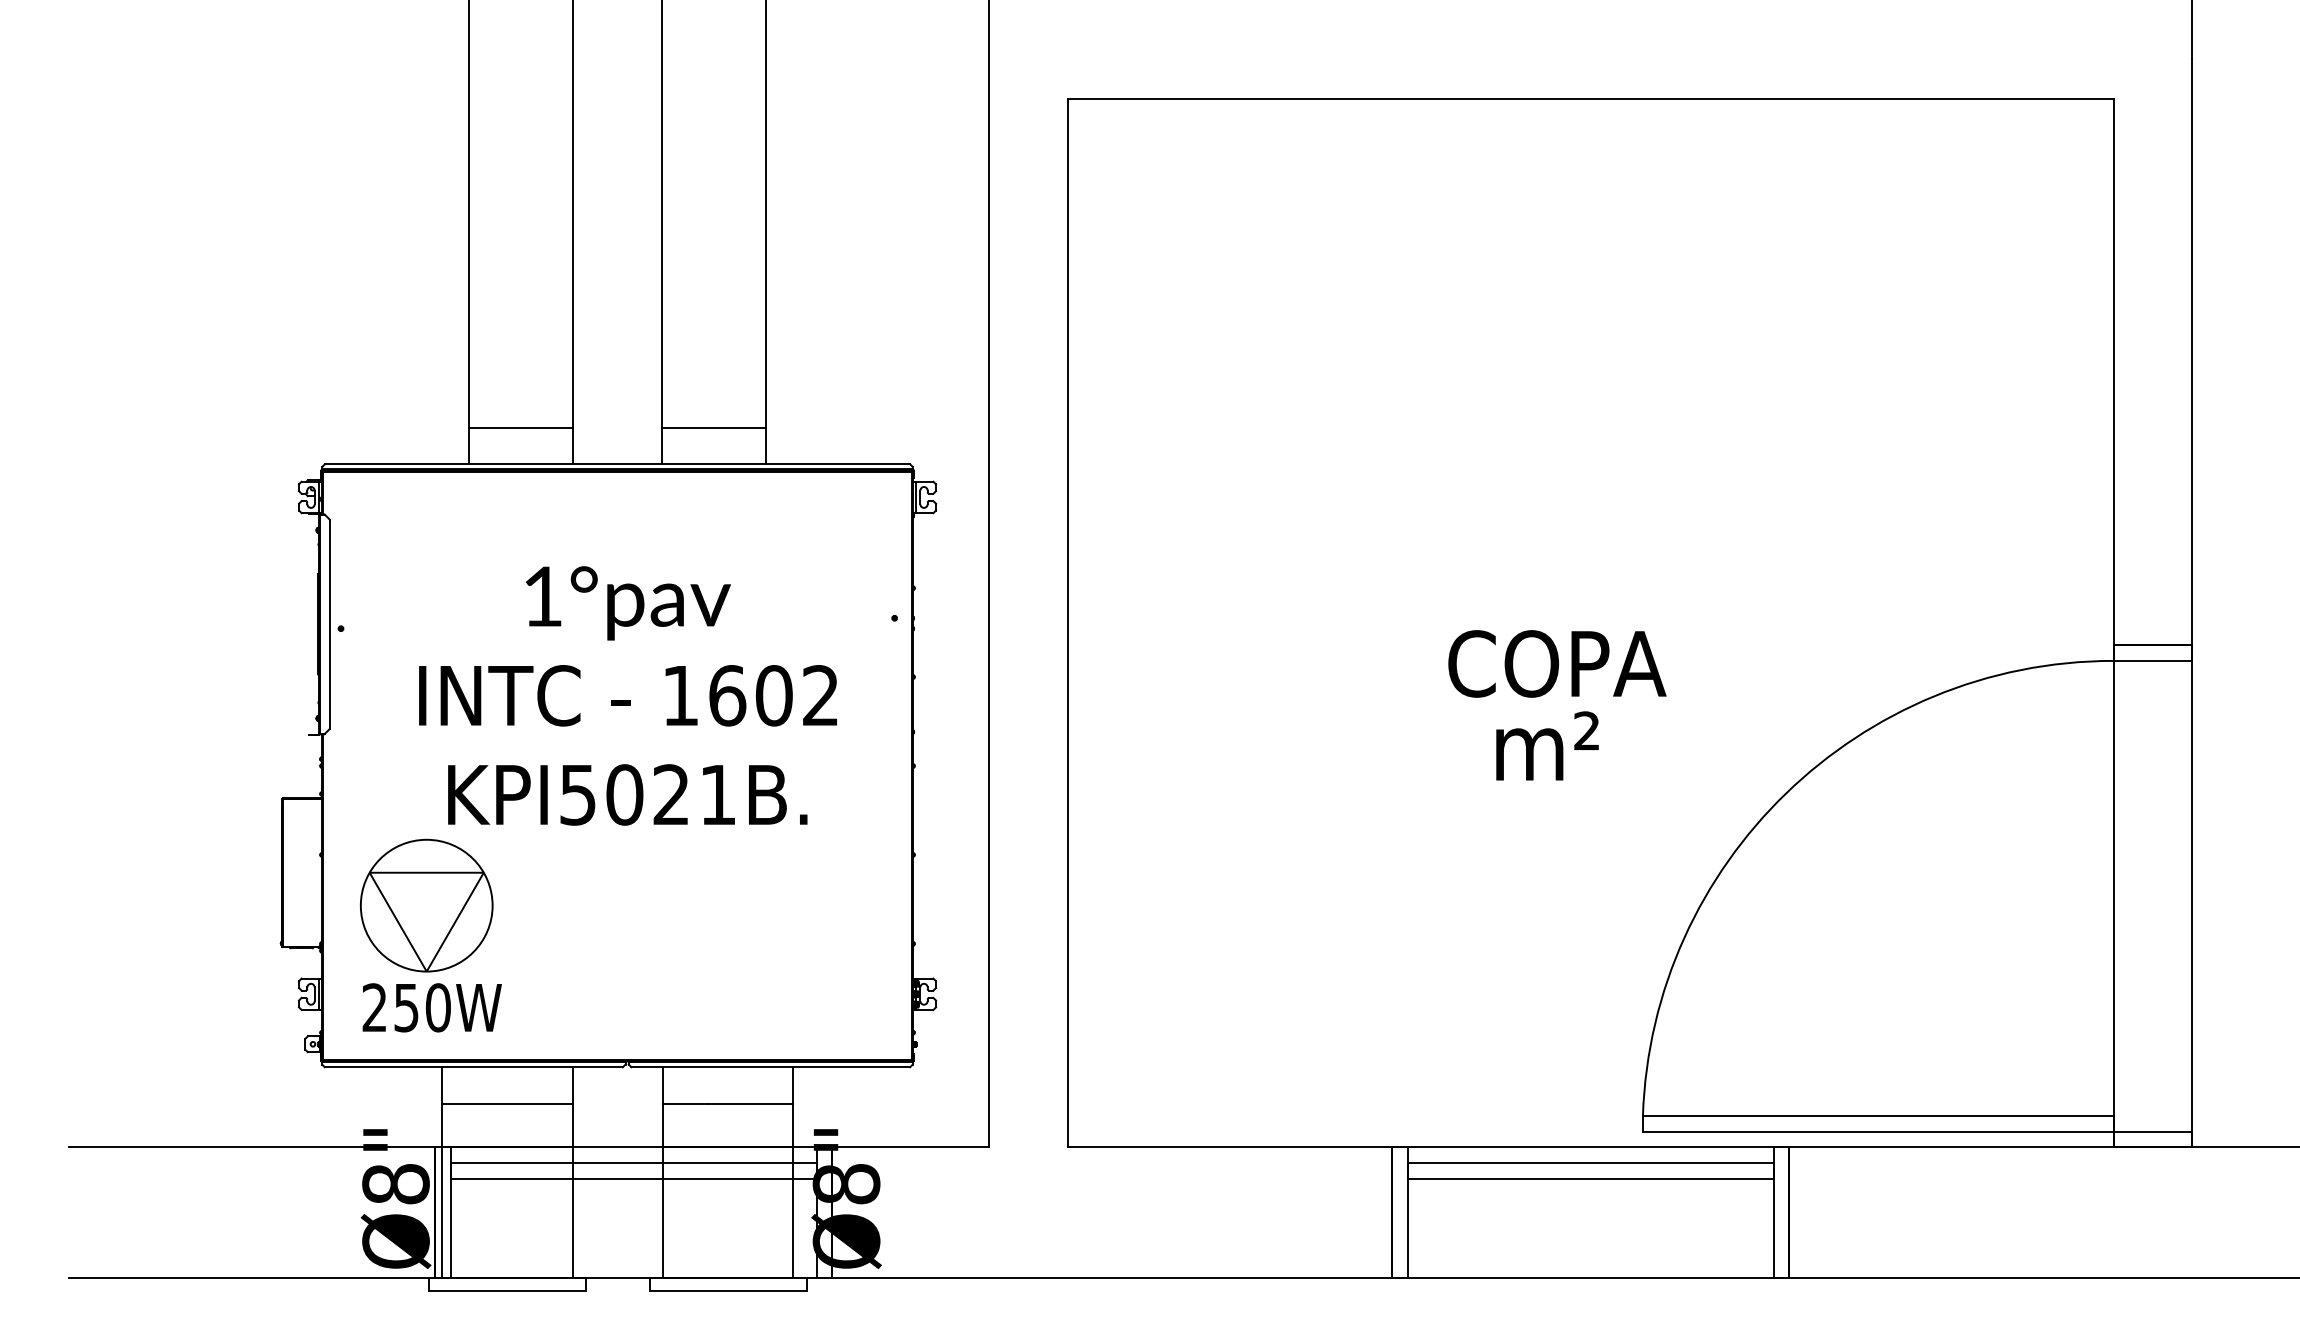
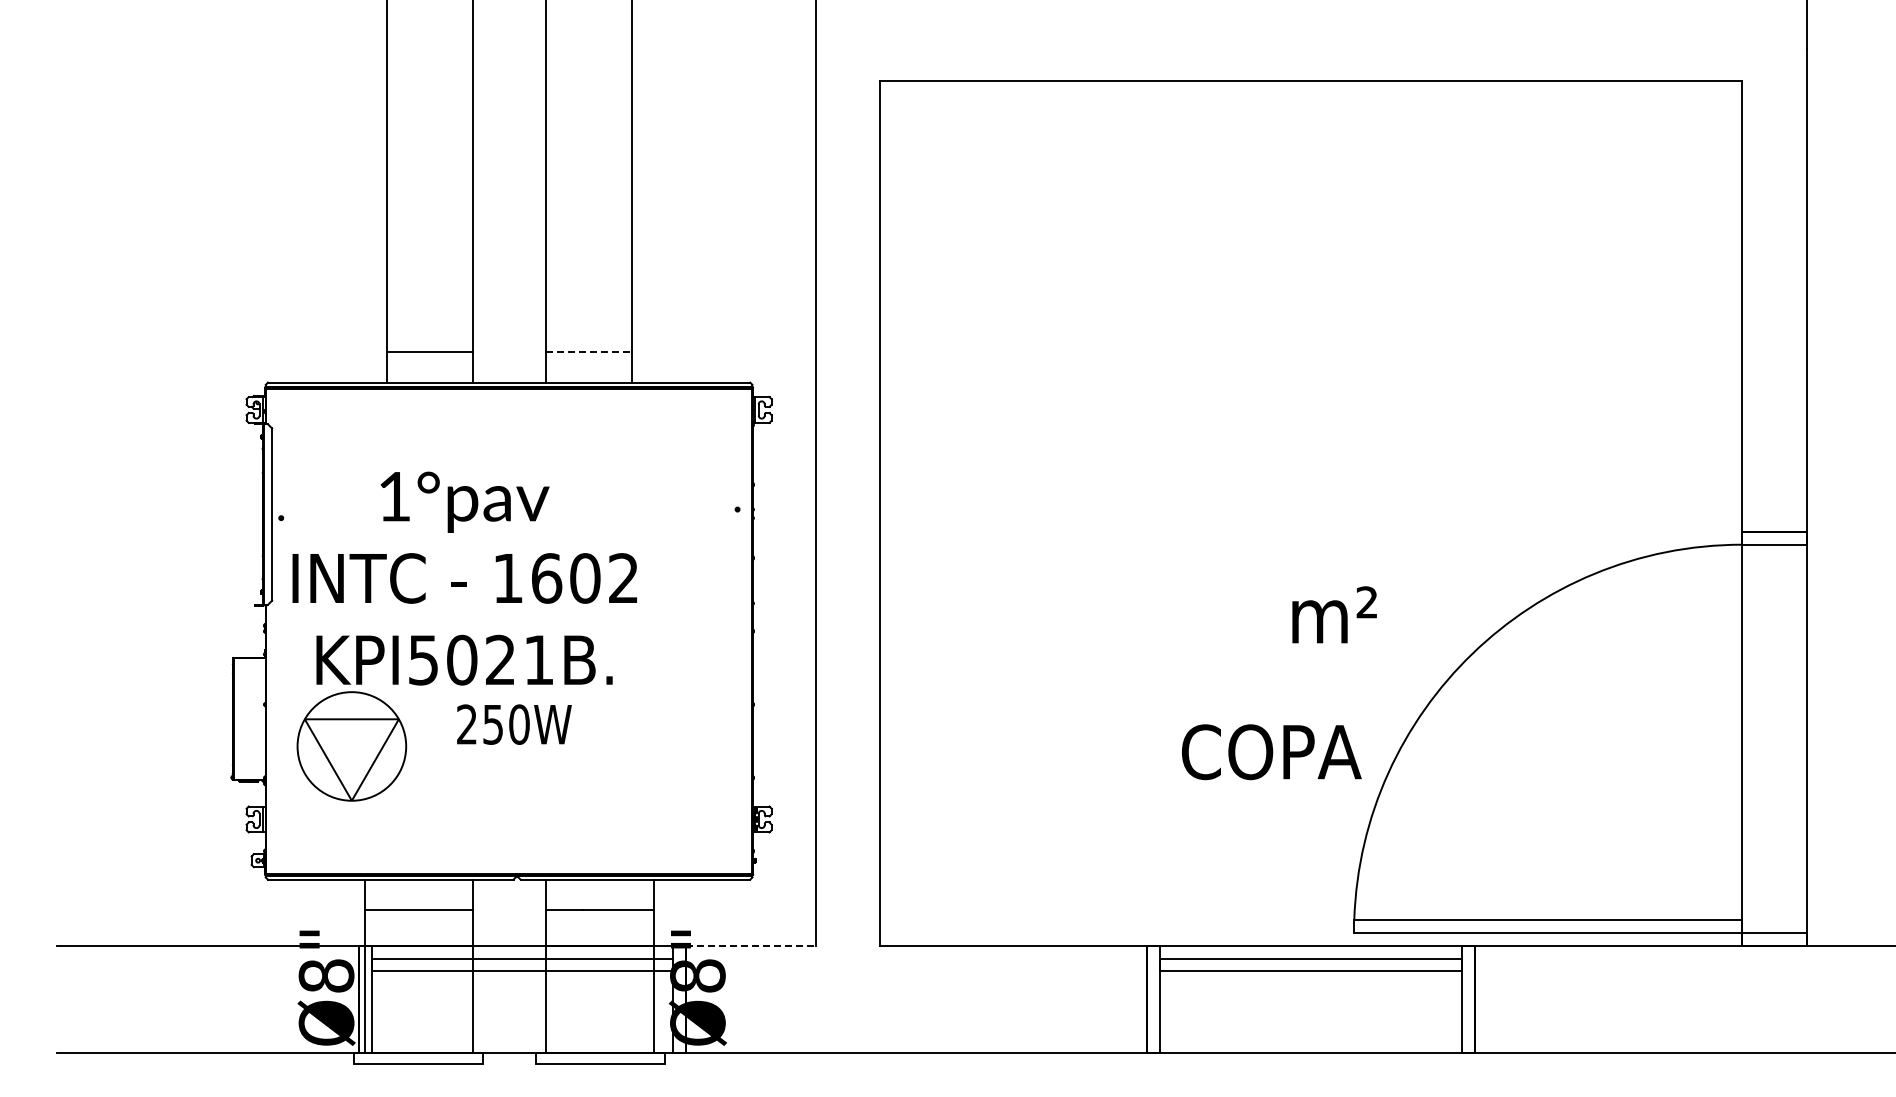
line: (713, 427) -> (588, 352), solid -> dashed
text: (1557, 664) -> (1271, 752), moved
text: (627, 695) -> (464, 578), moved
text: (1547, 745) -> (1334, 614), moved
text: (432, 1007) -> (514, 724), moved
line: (910, 1147) -> (750, 945), solid -> dashed

